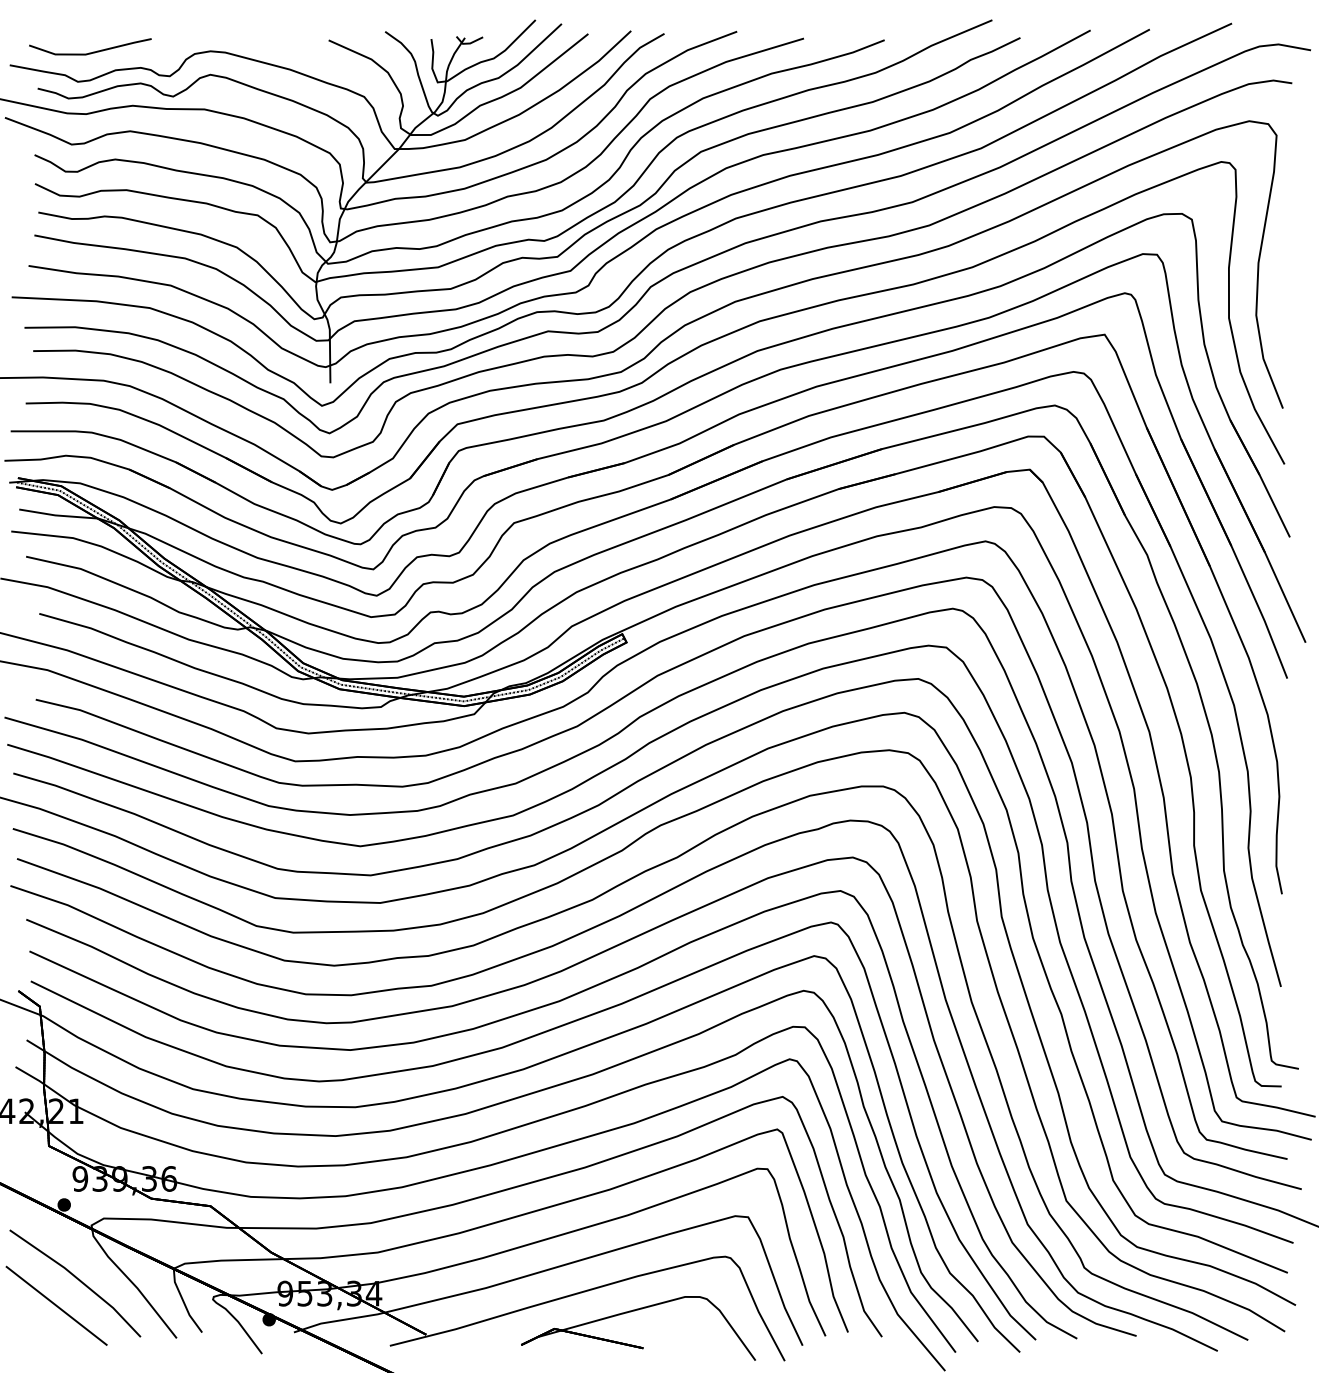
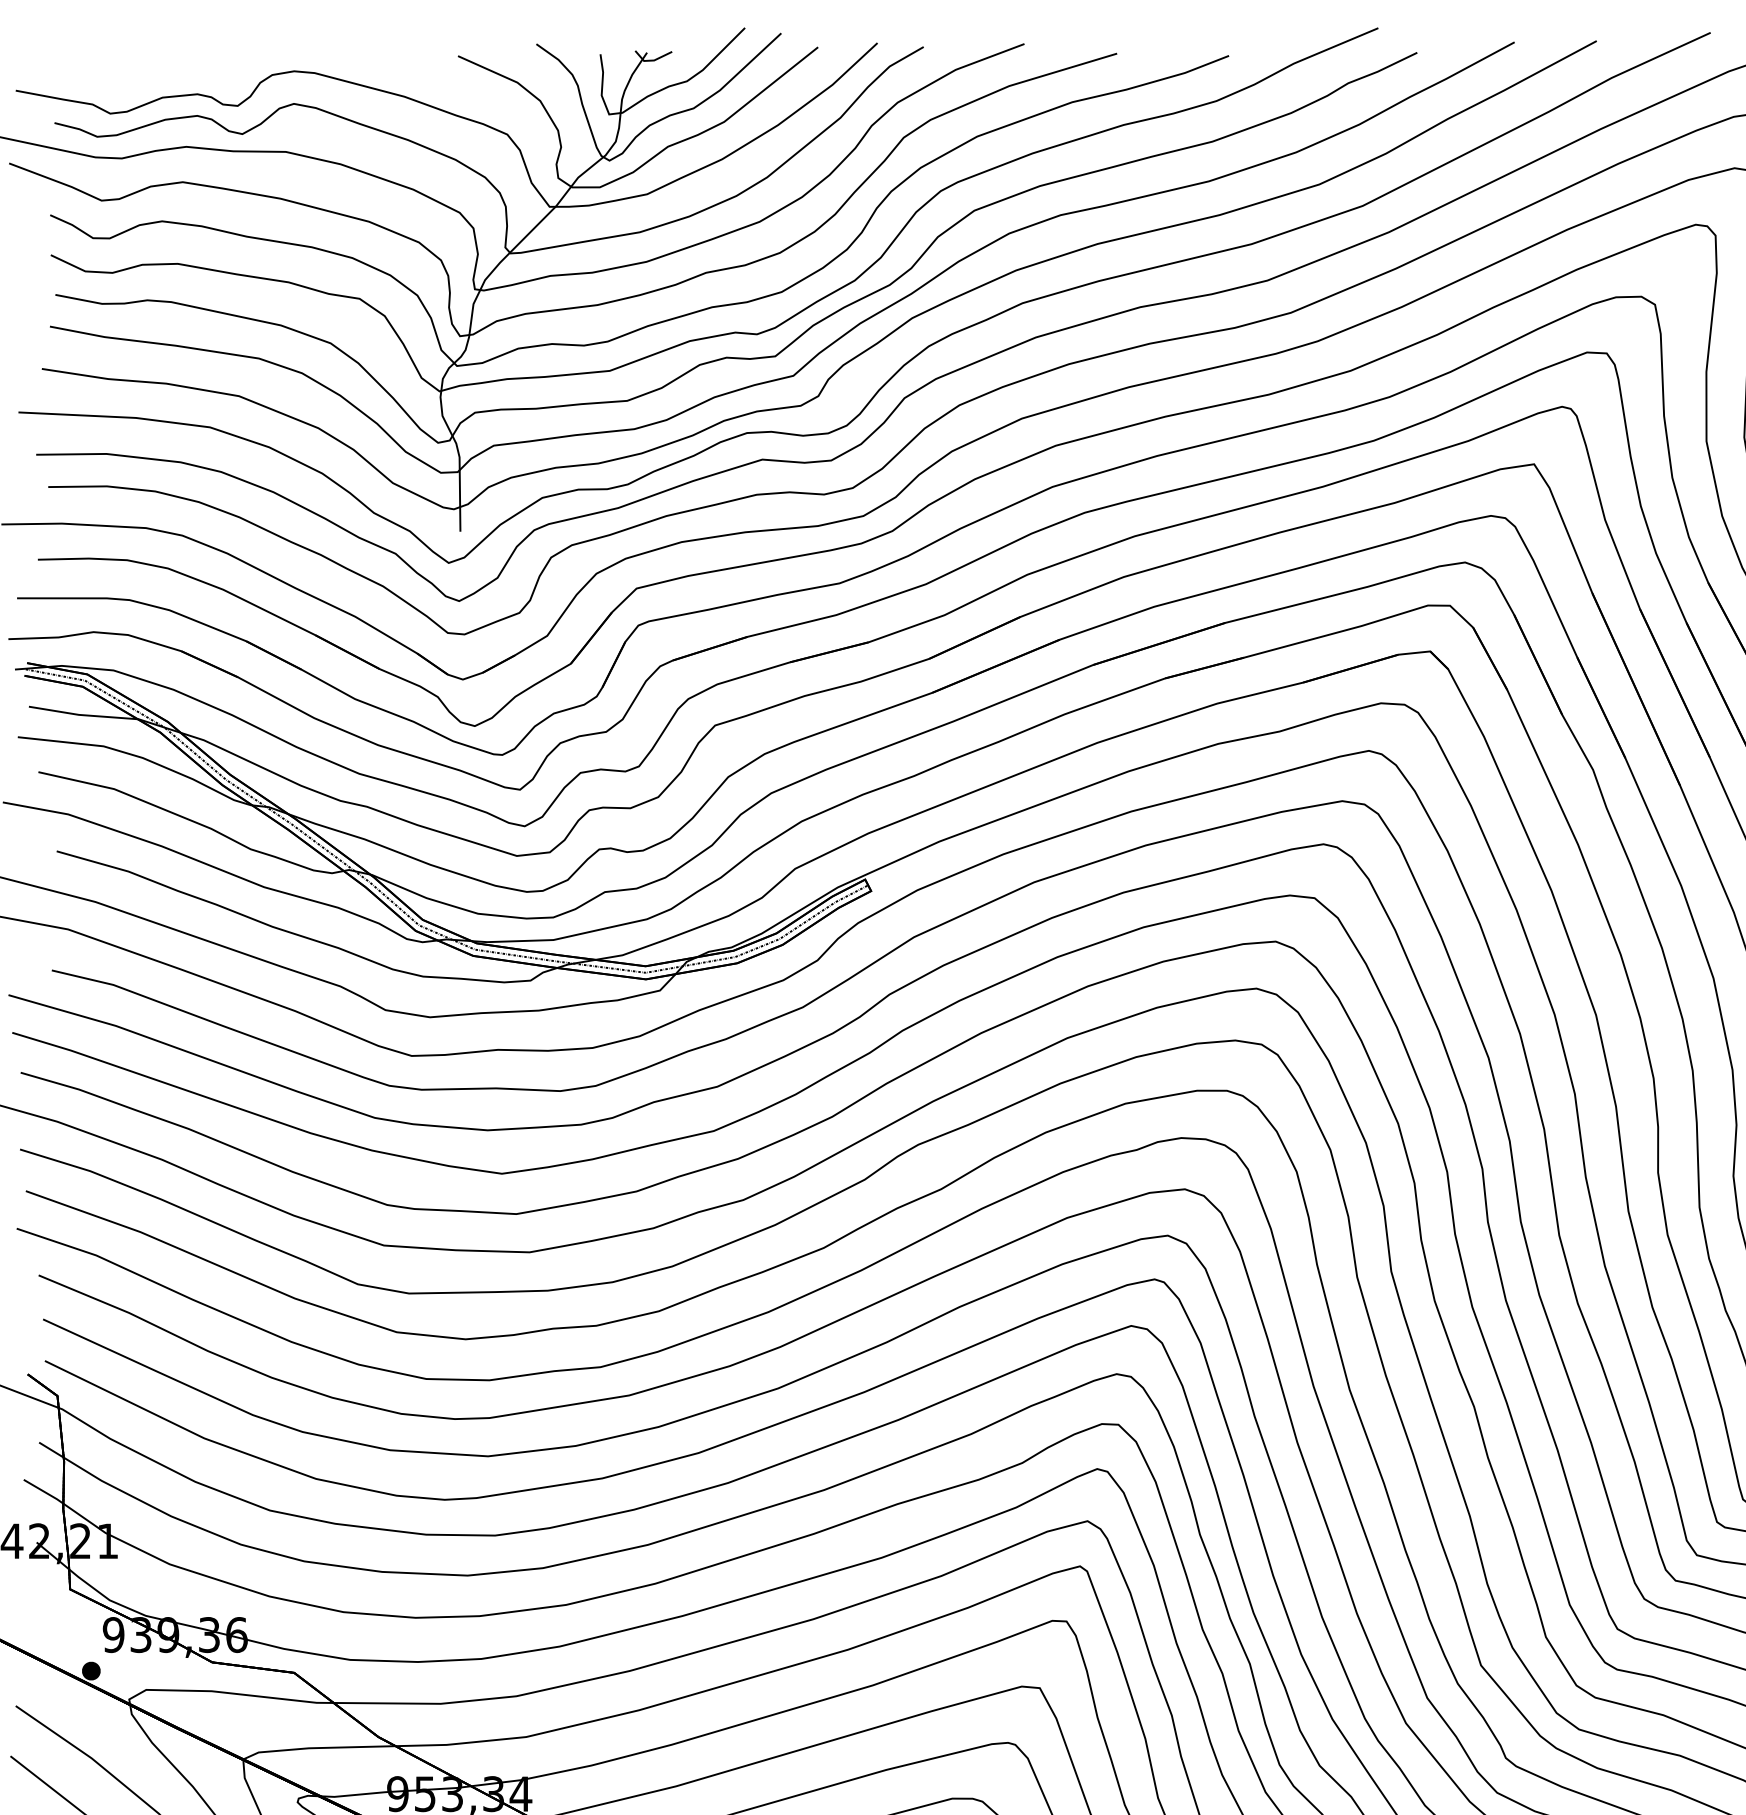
line: (93, 51) -> (131, 71), removed

